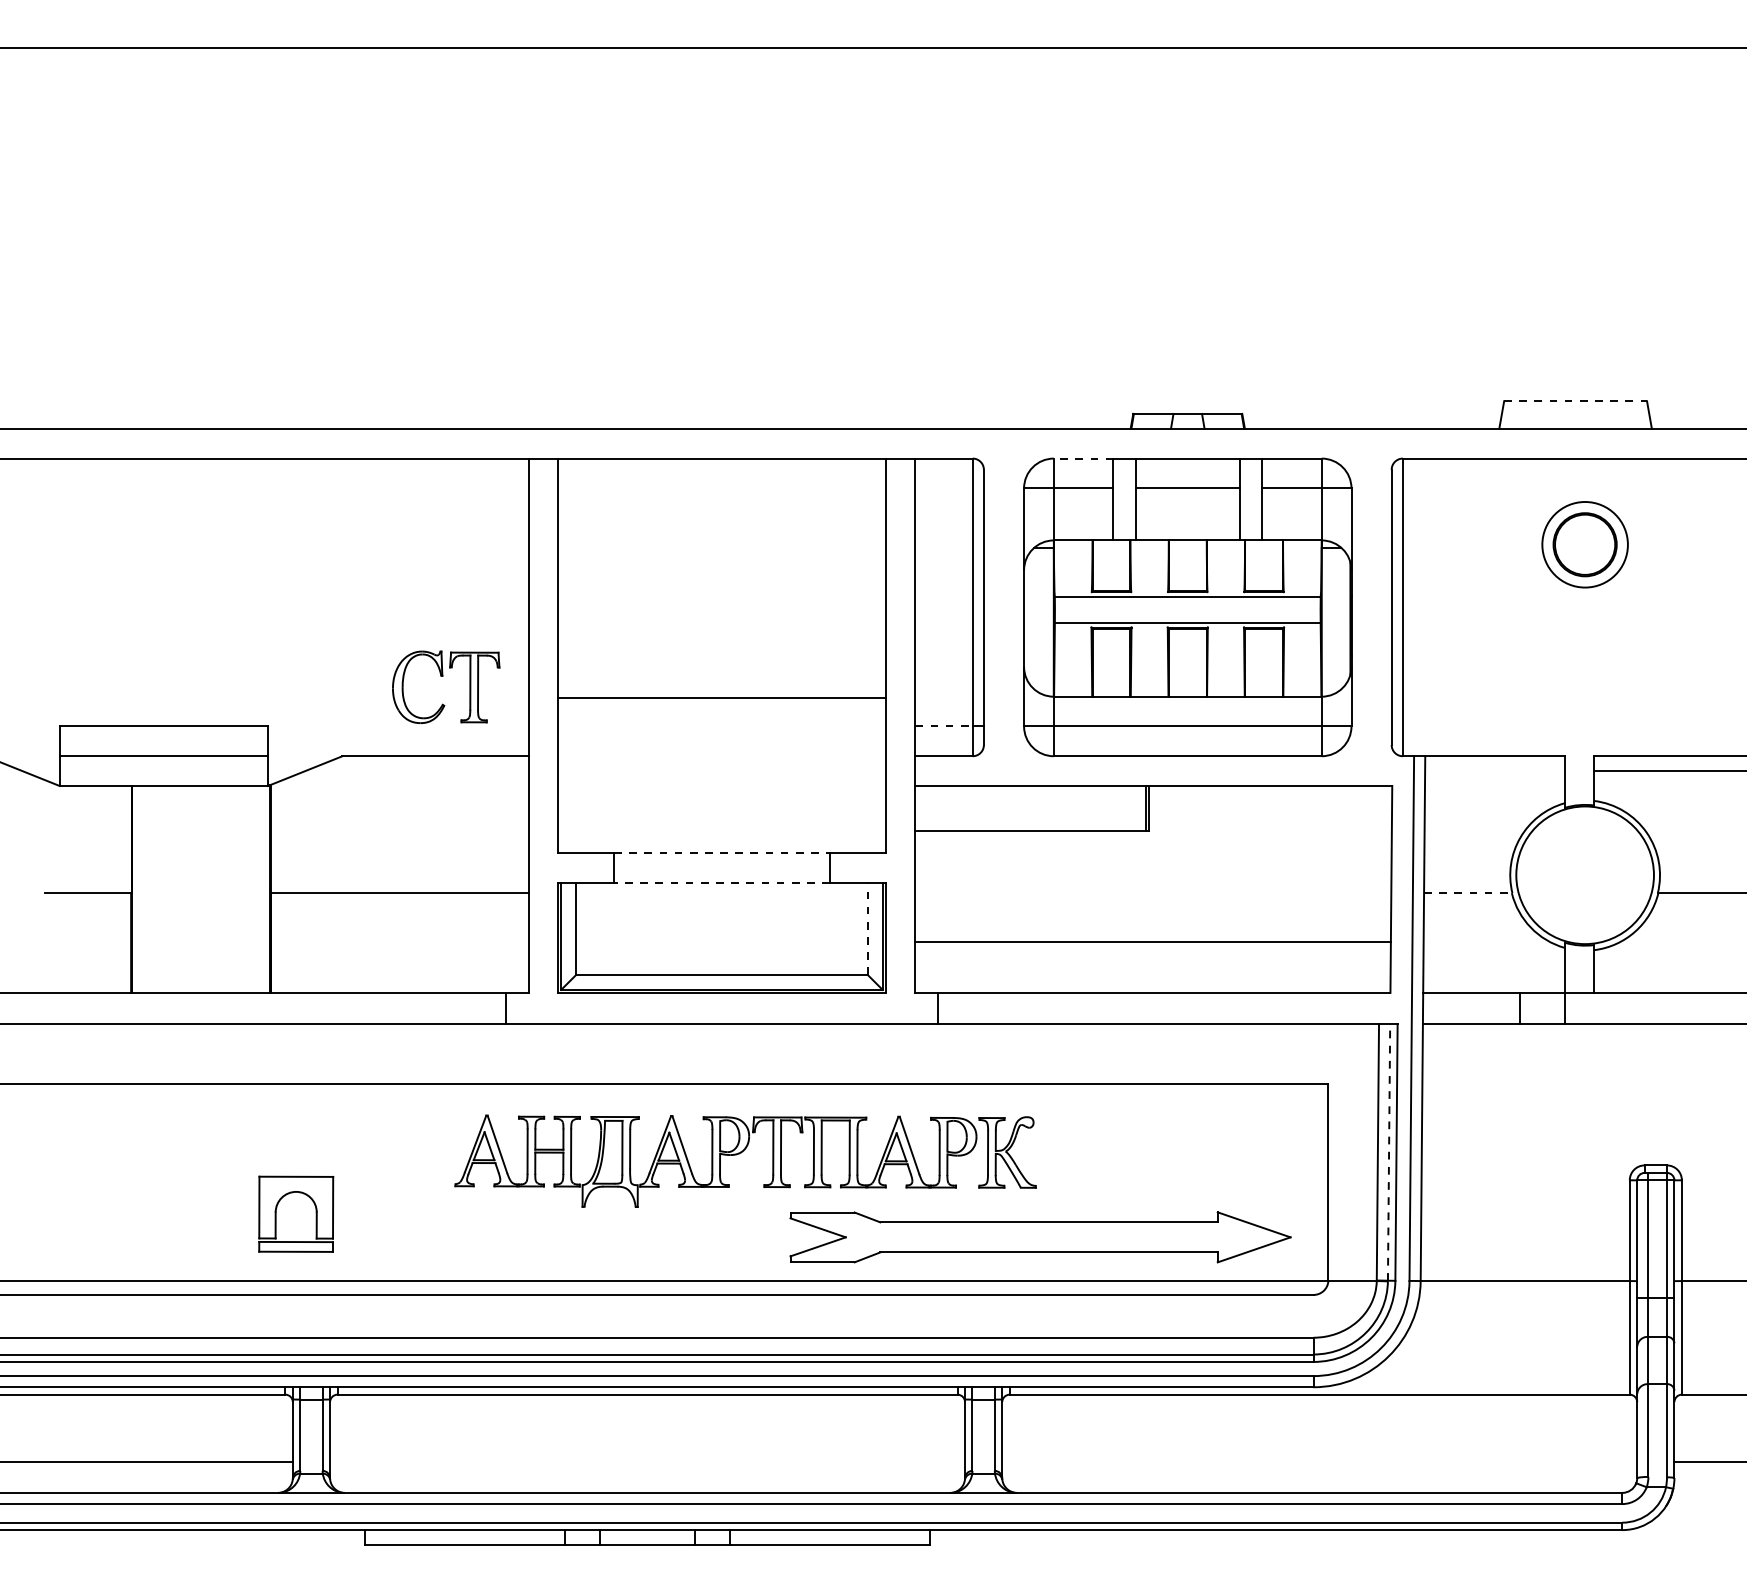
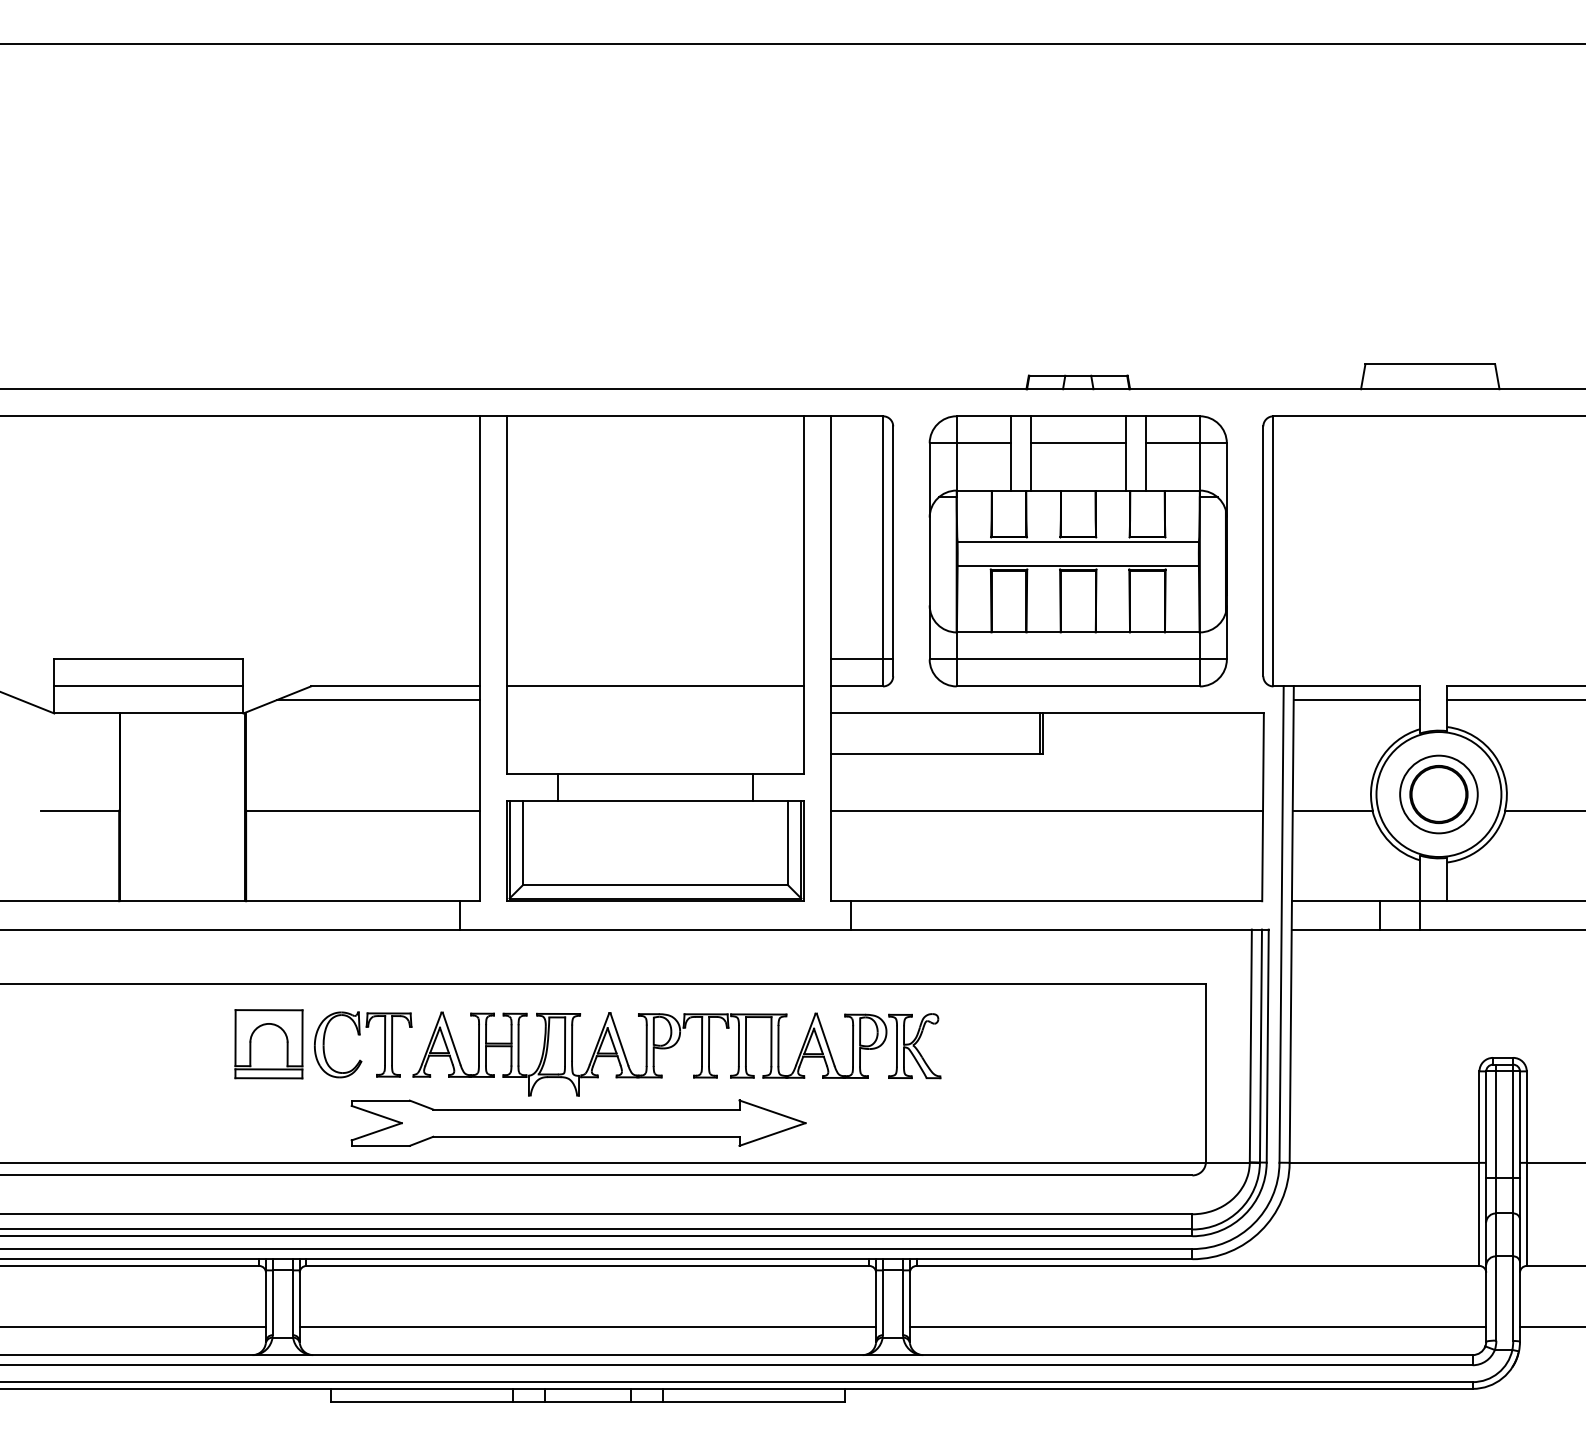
line: (1575, 401) -> (1430, 364), dashed -> solid
line: (1083, 458) -> (983, 416), dashed -> solid
part: (1584, 544) -> (1438, 794), moved
part: (443, 676) -> (360, 1035), moved
line: (722, 697) -> (655, 686), moved
line: (944, 726) -> (857, 659), dashed -> solid
line: (416, 770) -> (378, 699), added
line: (1494, 770) -> (1356, 699), added
line: (722, 853) -> (655, 774), dashed -> solid
line: (722, 882) -> (655, 801), dashed -> solid
line: (1468, 892) -> (1333, 810), dashed -> solid
line: (867, 929) -> (787, 843), dashed -> solid
line: (1153, 941) -> (1047, 810), moved
line: (1388, 1151) -> (1260, 1045), dashed -> solid
part: (295, 1214) -> (268, 1044), moved
part: (1040, 1236) -> (578, 1122), moved
line: (647, 1461) -> (587, 1326), added
line: (1319, 1461) -> (1197, 1326), added

